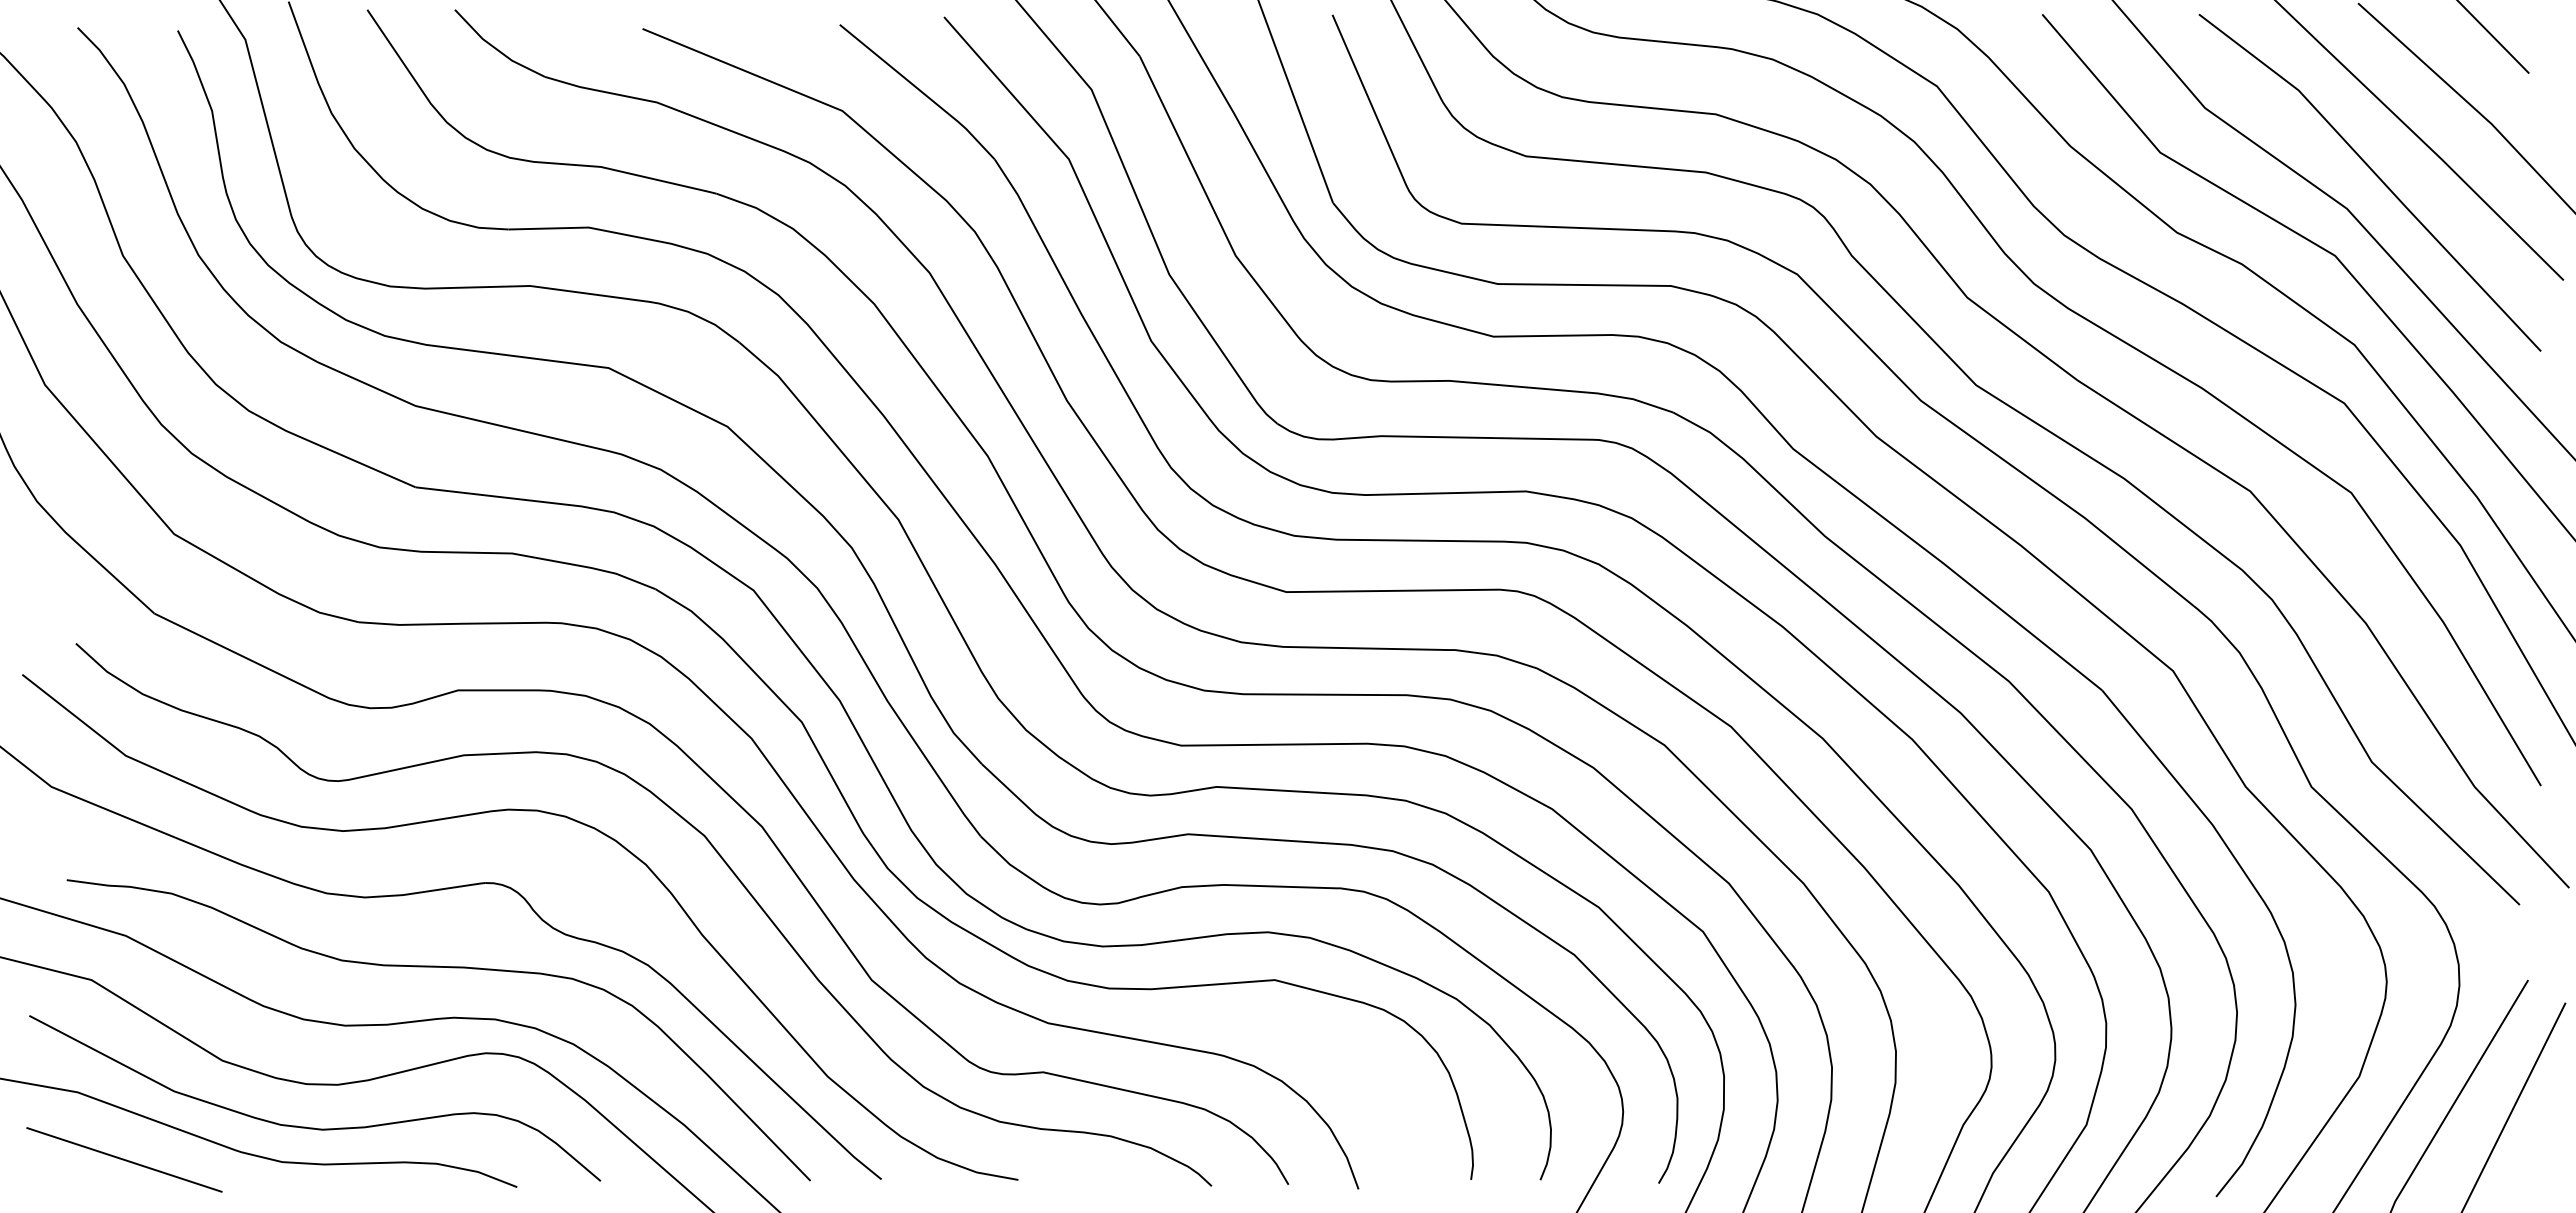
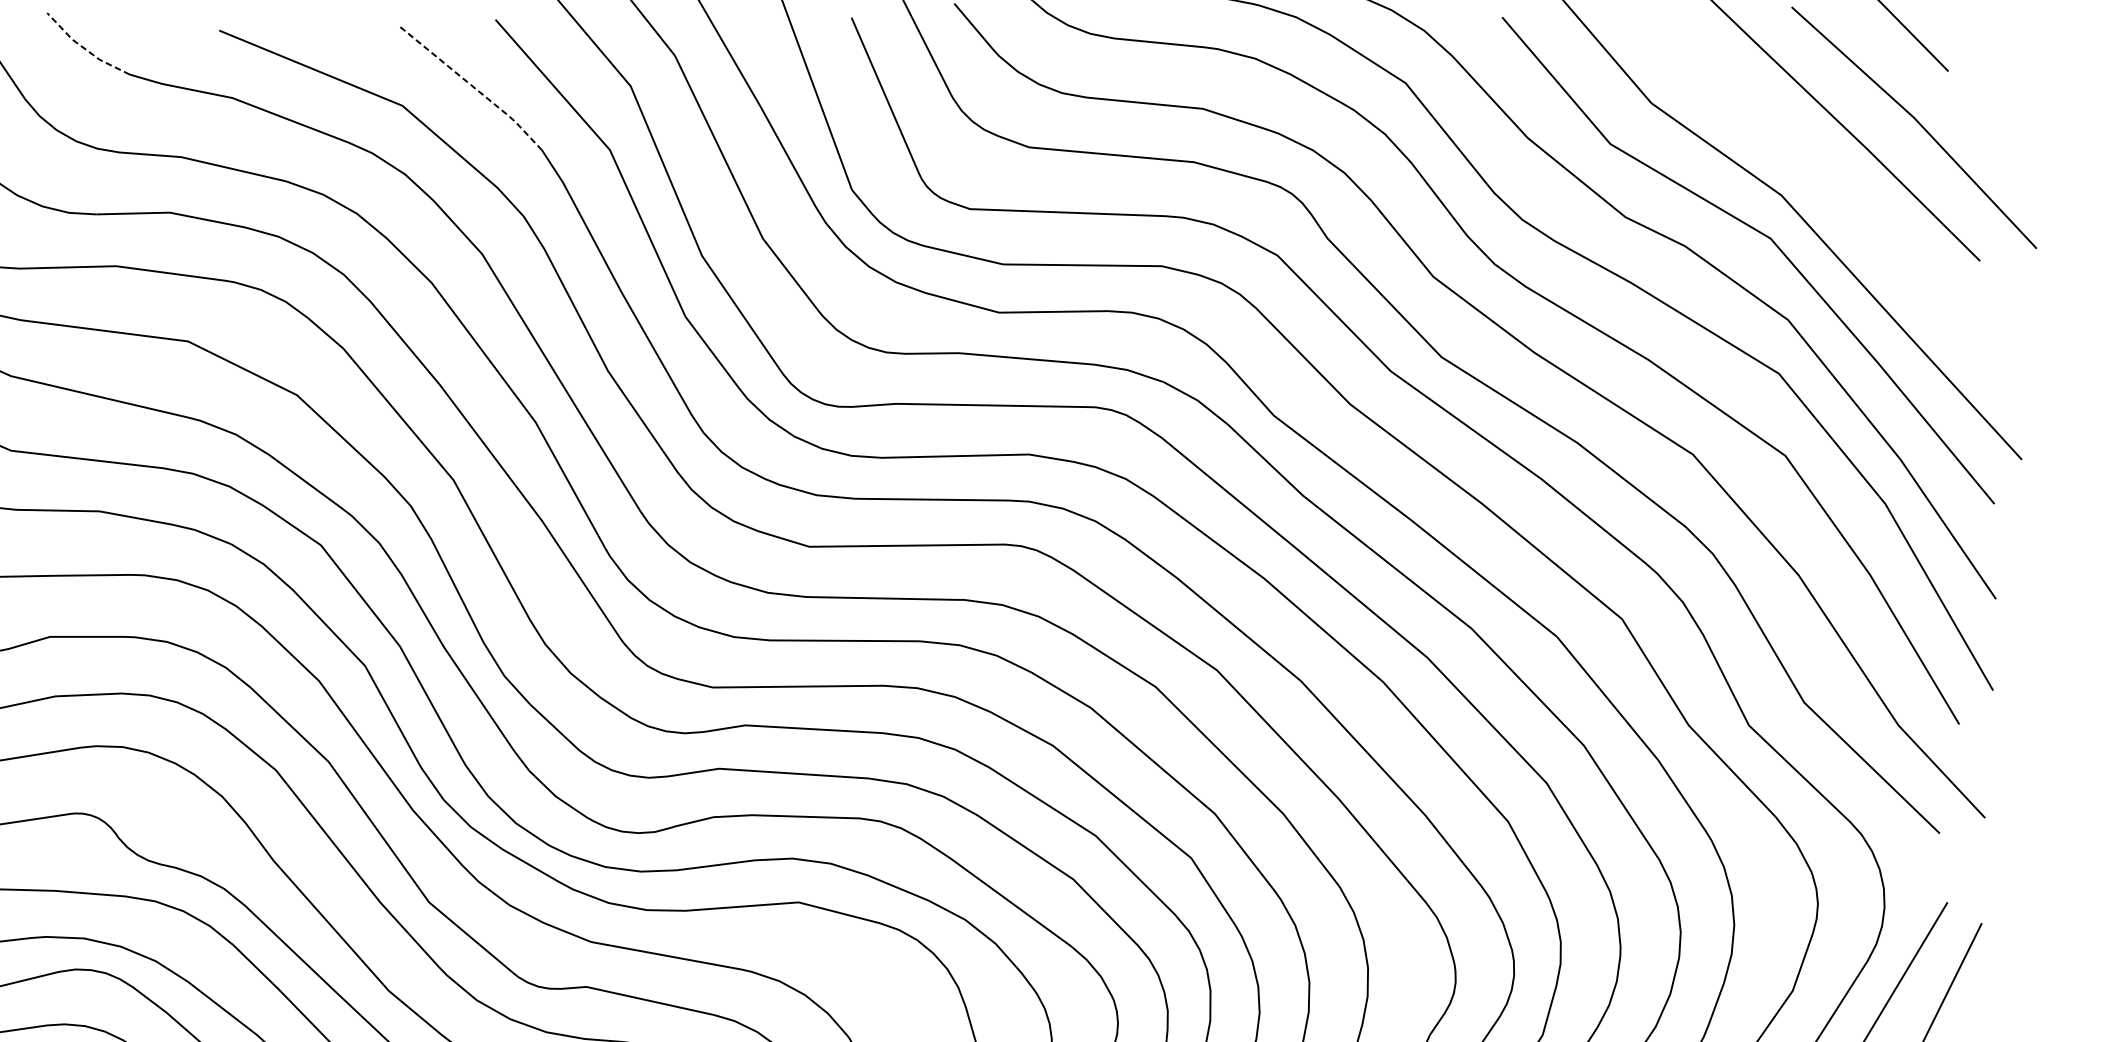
line: (495, 48) -> (84, 48), solid -> dashed
line: (920, 91) -> (473, 87), solid -> dashed
line: (2375, 175) -> (1807, 164), removed

